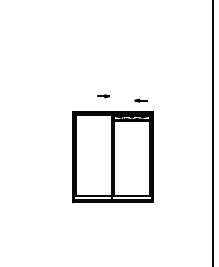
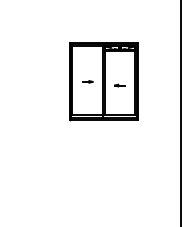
part: (112, 157) -> (103, 81), moved

